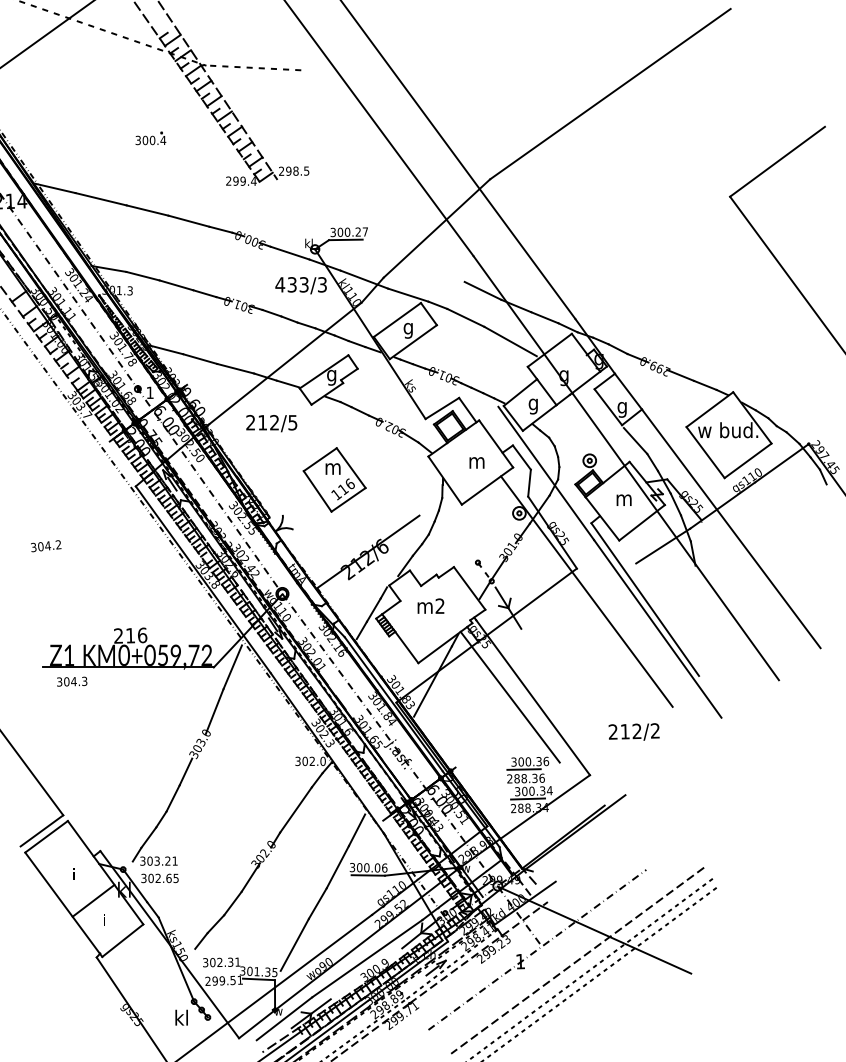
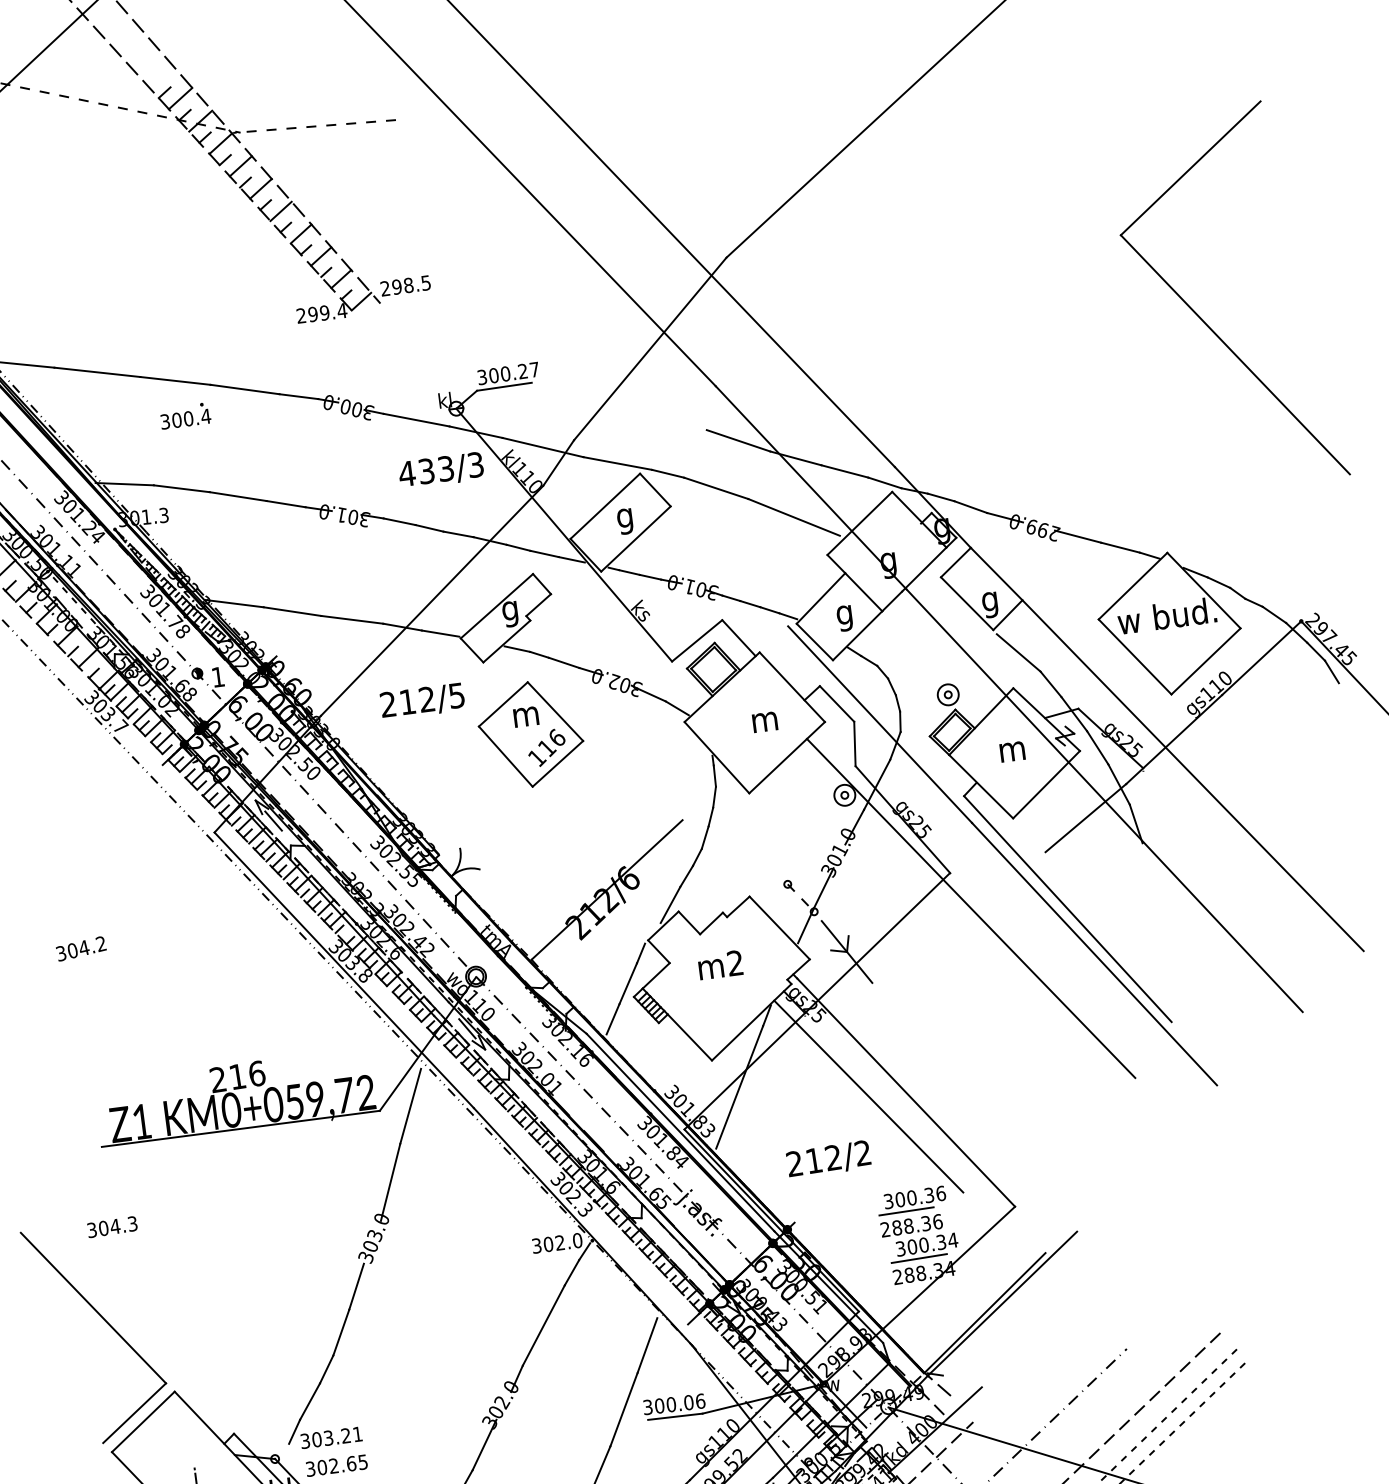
part: (150, 138) -> (184, 416), moved
part: (334, 479) -> (530, 733), moved
text: (72, 681) -> (112, 1226), moved
text: (633, 731) -> (827, 1158), moved

